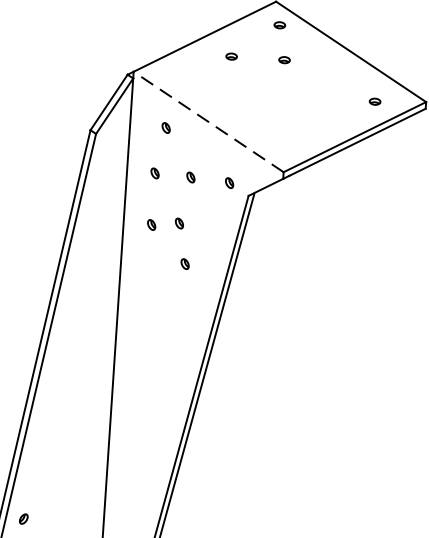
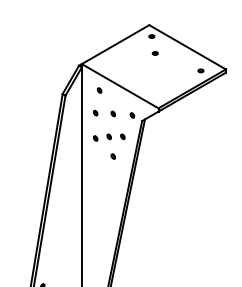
part: (229, 56) -> (128, 53), removed
line: (207, 120) -> (119, 85), dashed -> solid
part: (206, 224) -> (122, 136), added

